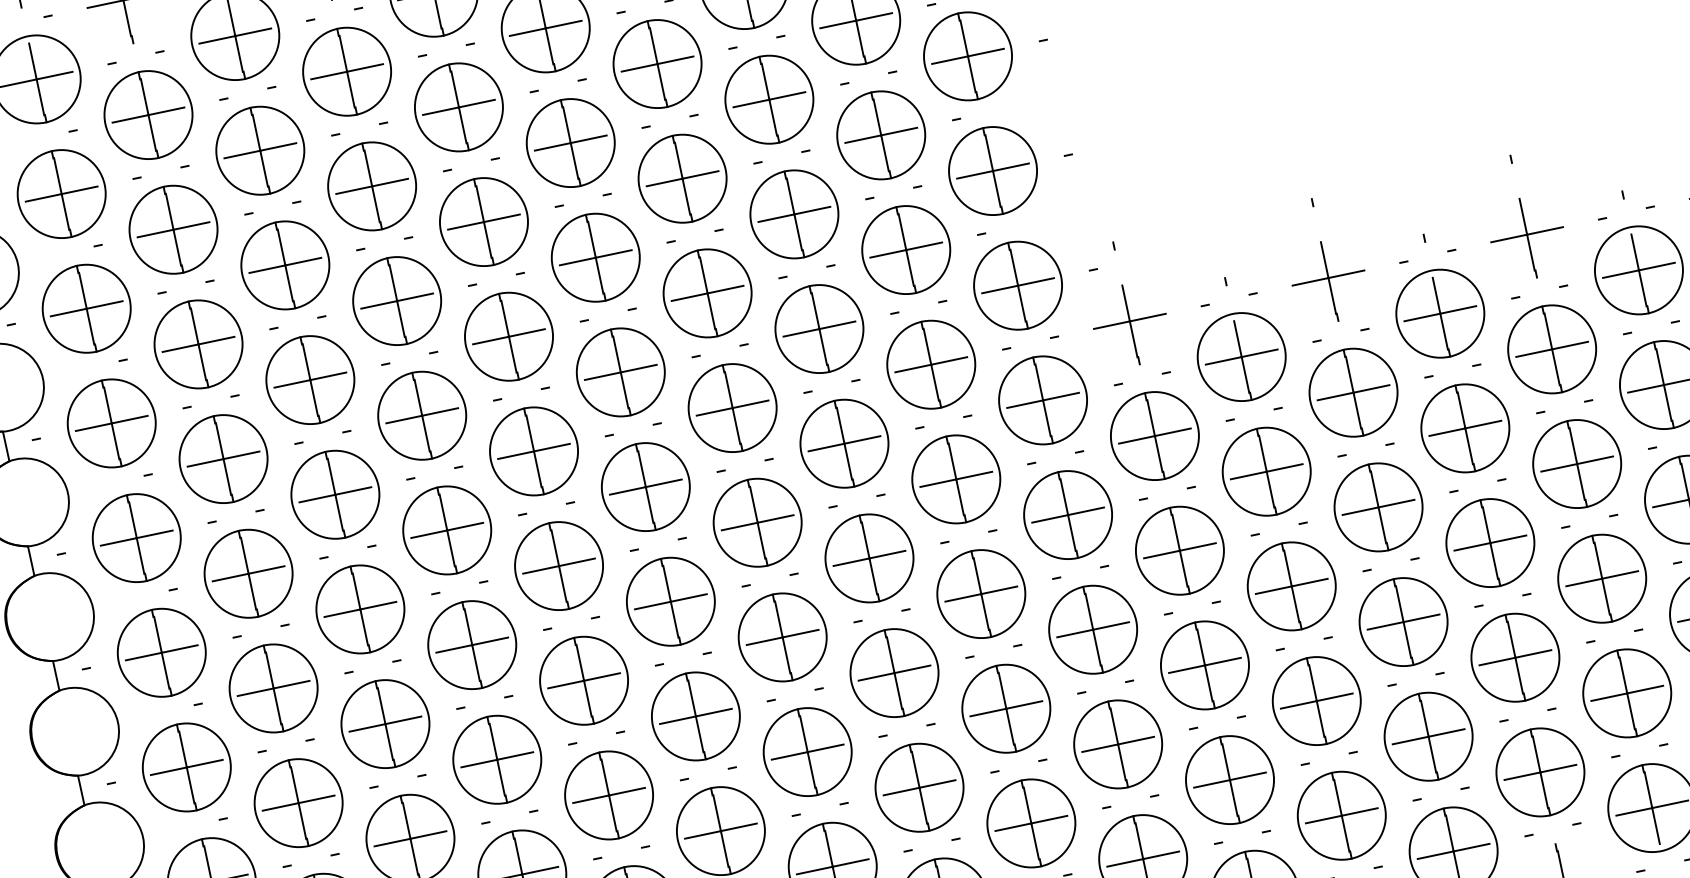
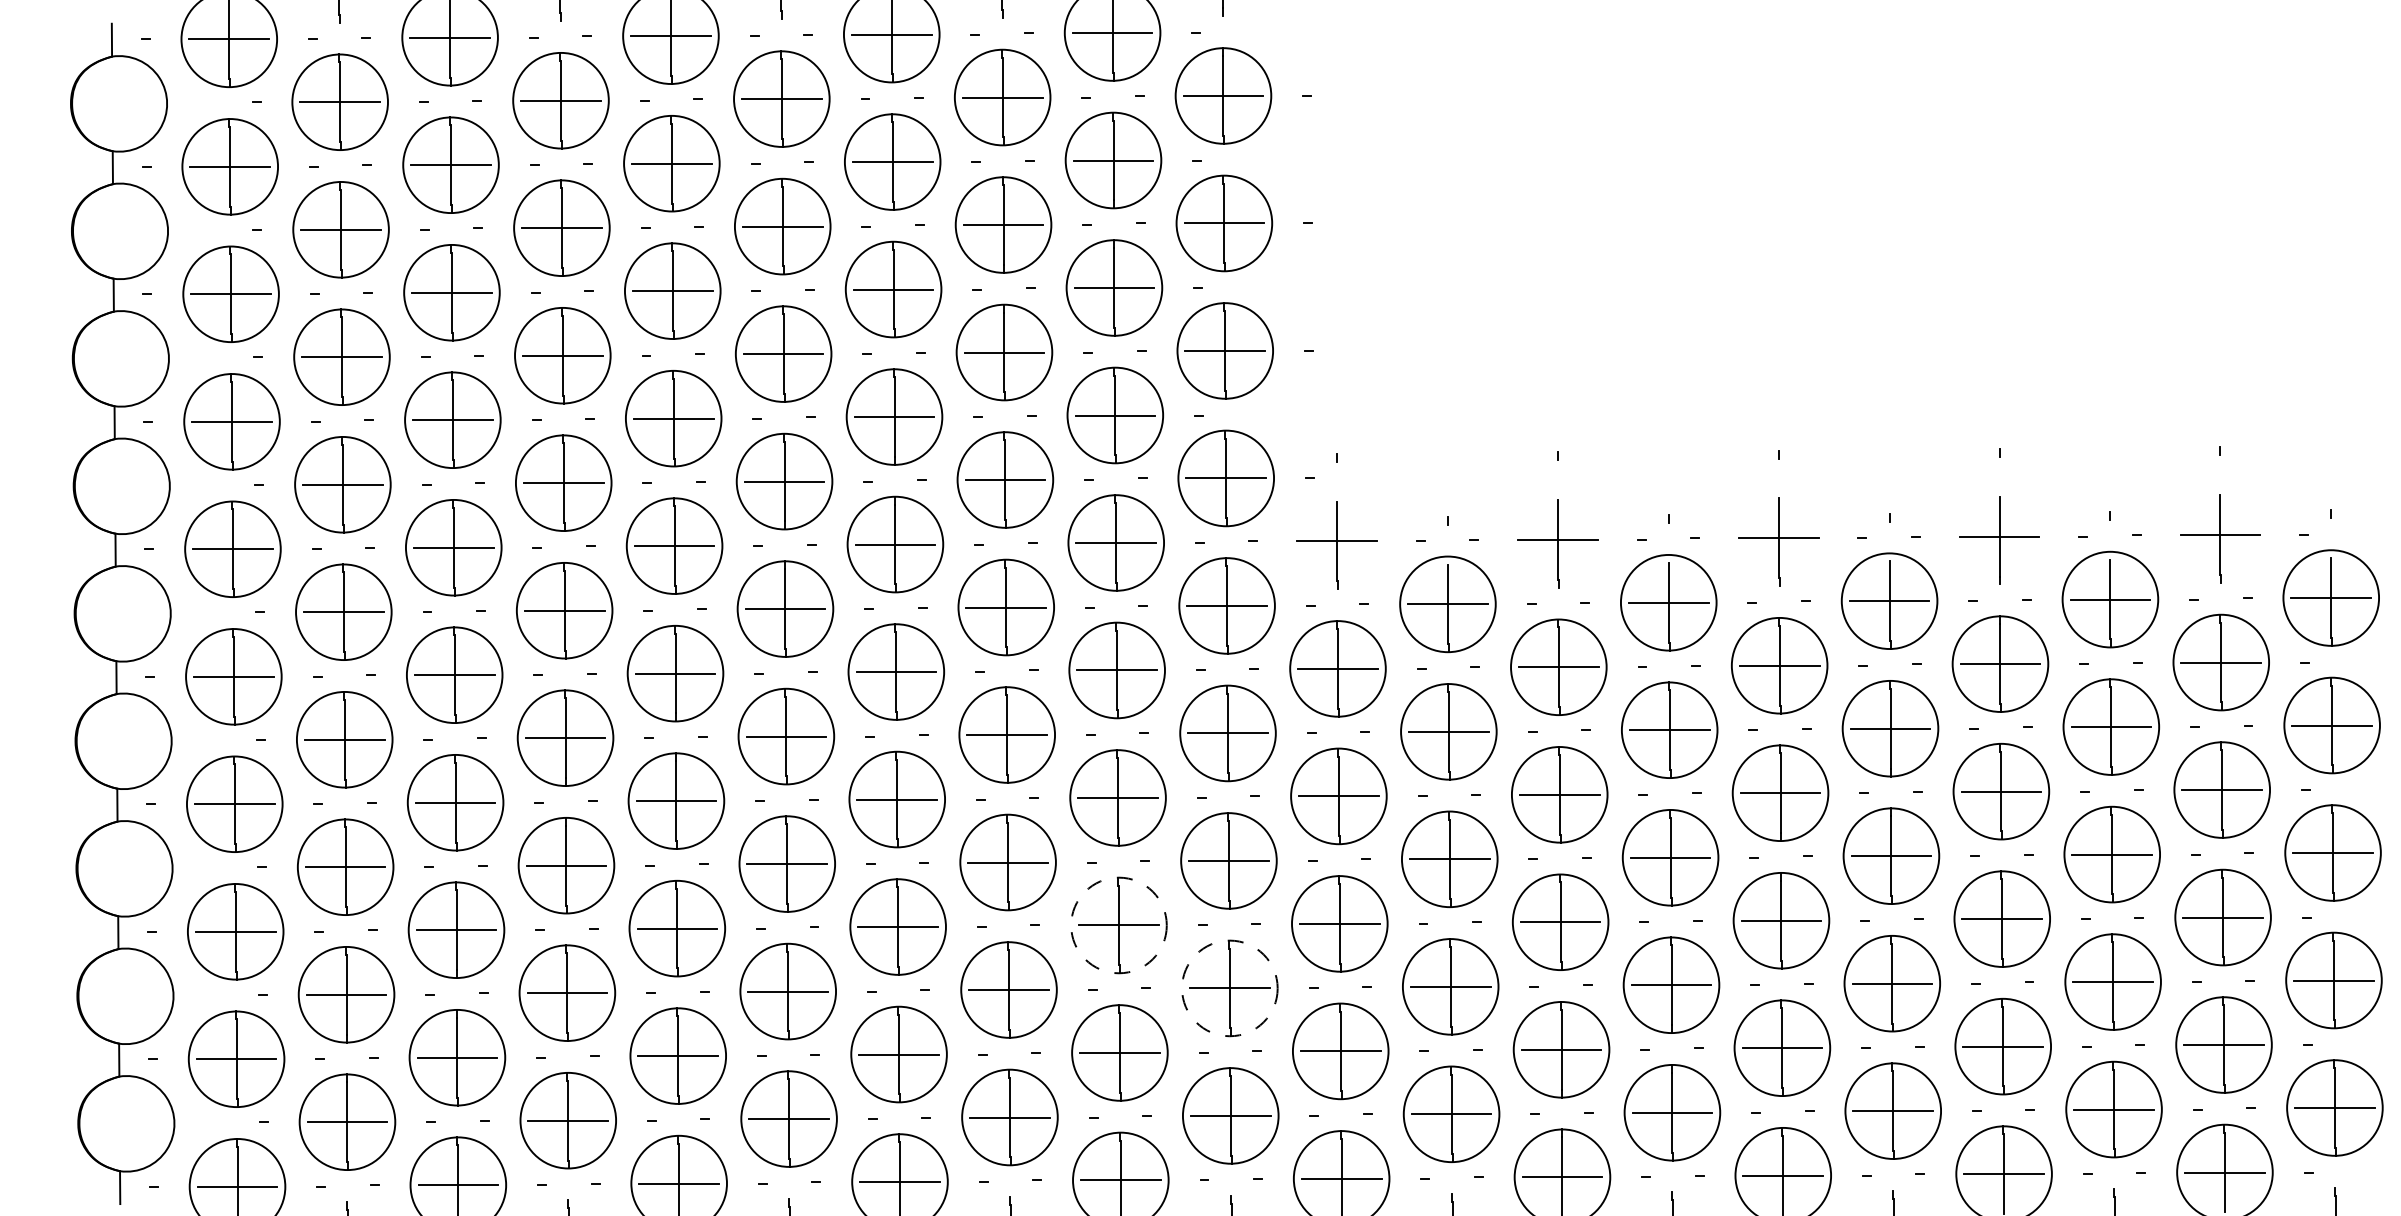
circle: (1005, 708) -> (1118, 925), solid -> dashed
circle: (1117, 744) -> (1229, 988), solid -> dashed

